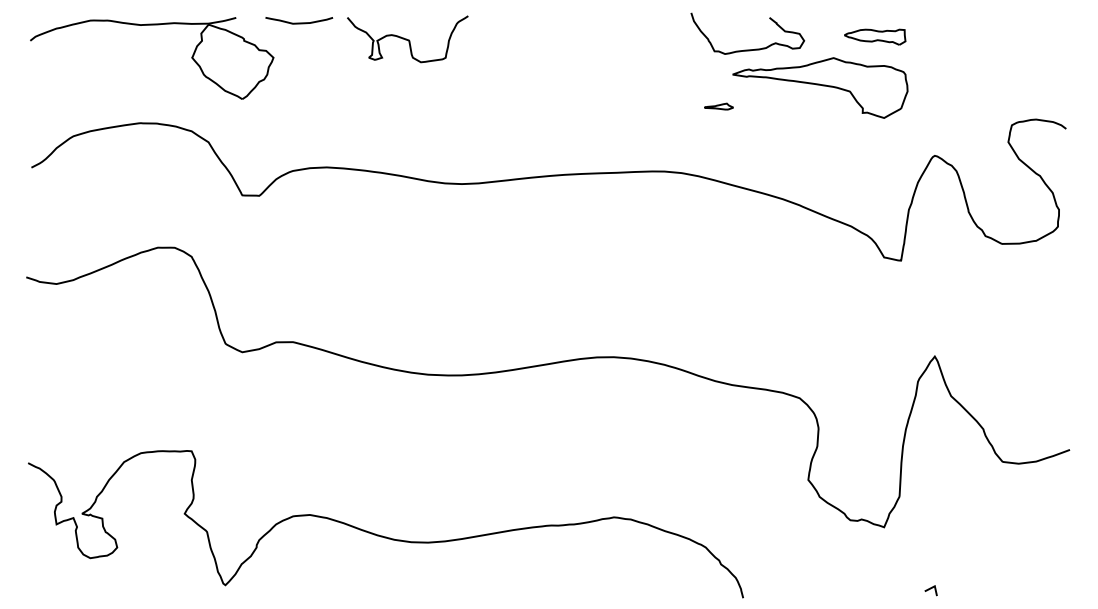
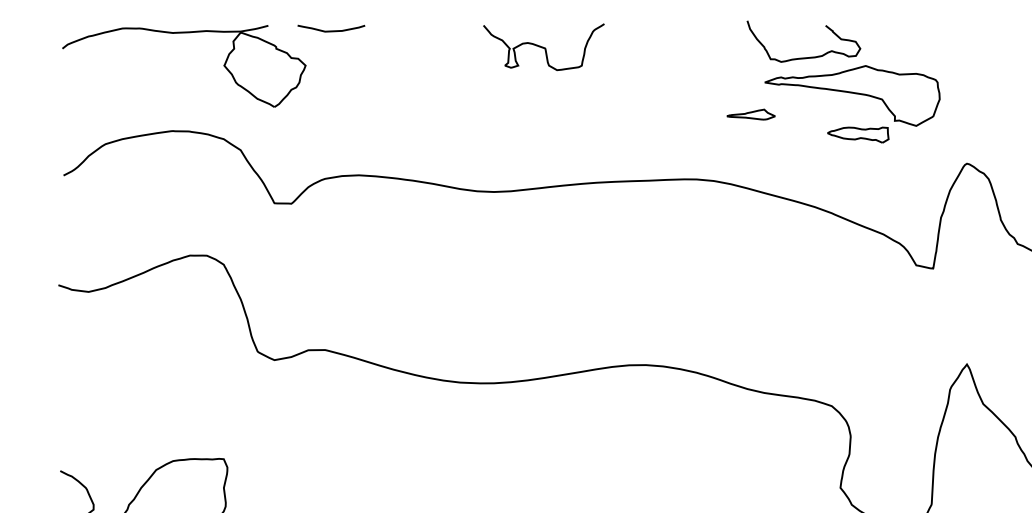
part: (875, 36) -> (858, 134), moved
curve: (407, 39) -> (543, 47), moved
curve: (747, 49) -> (803, 57), moved
part: (718, 106) -> (750, 114), size x1.67

